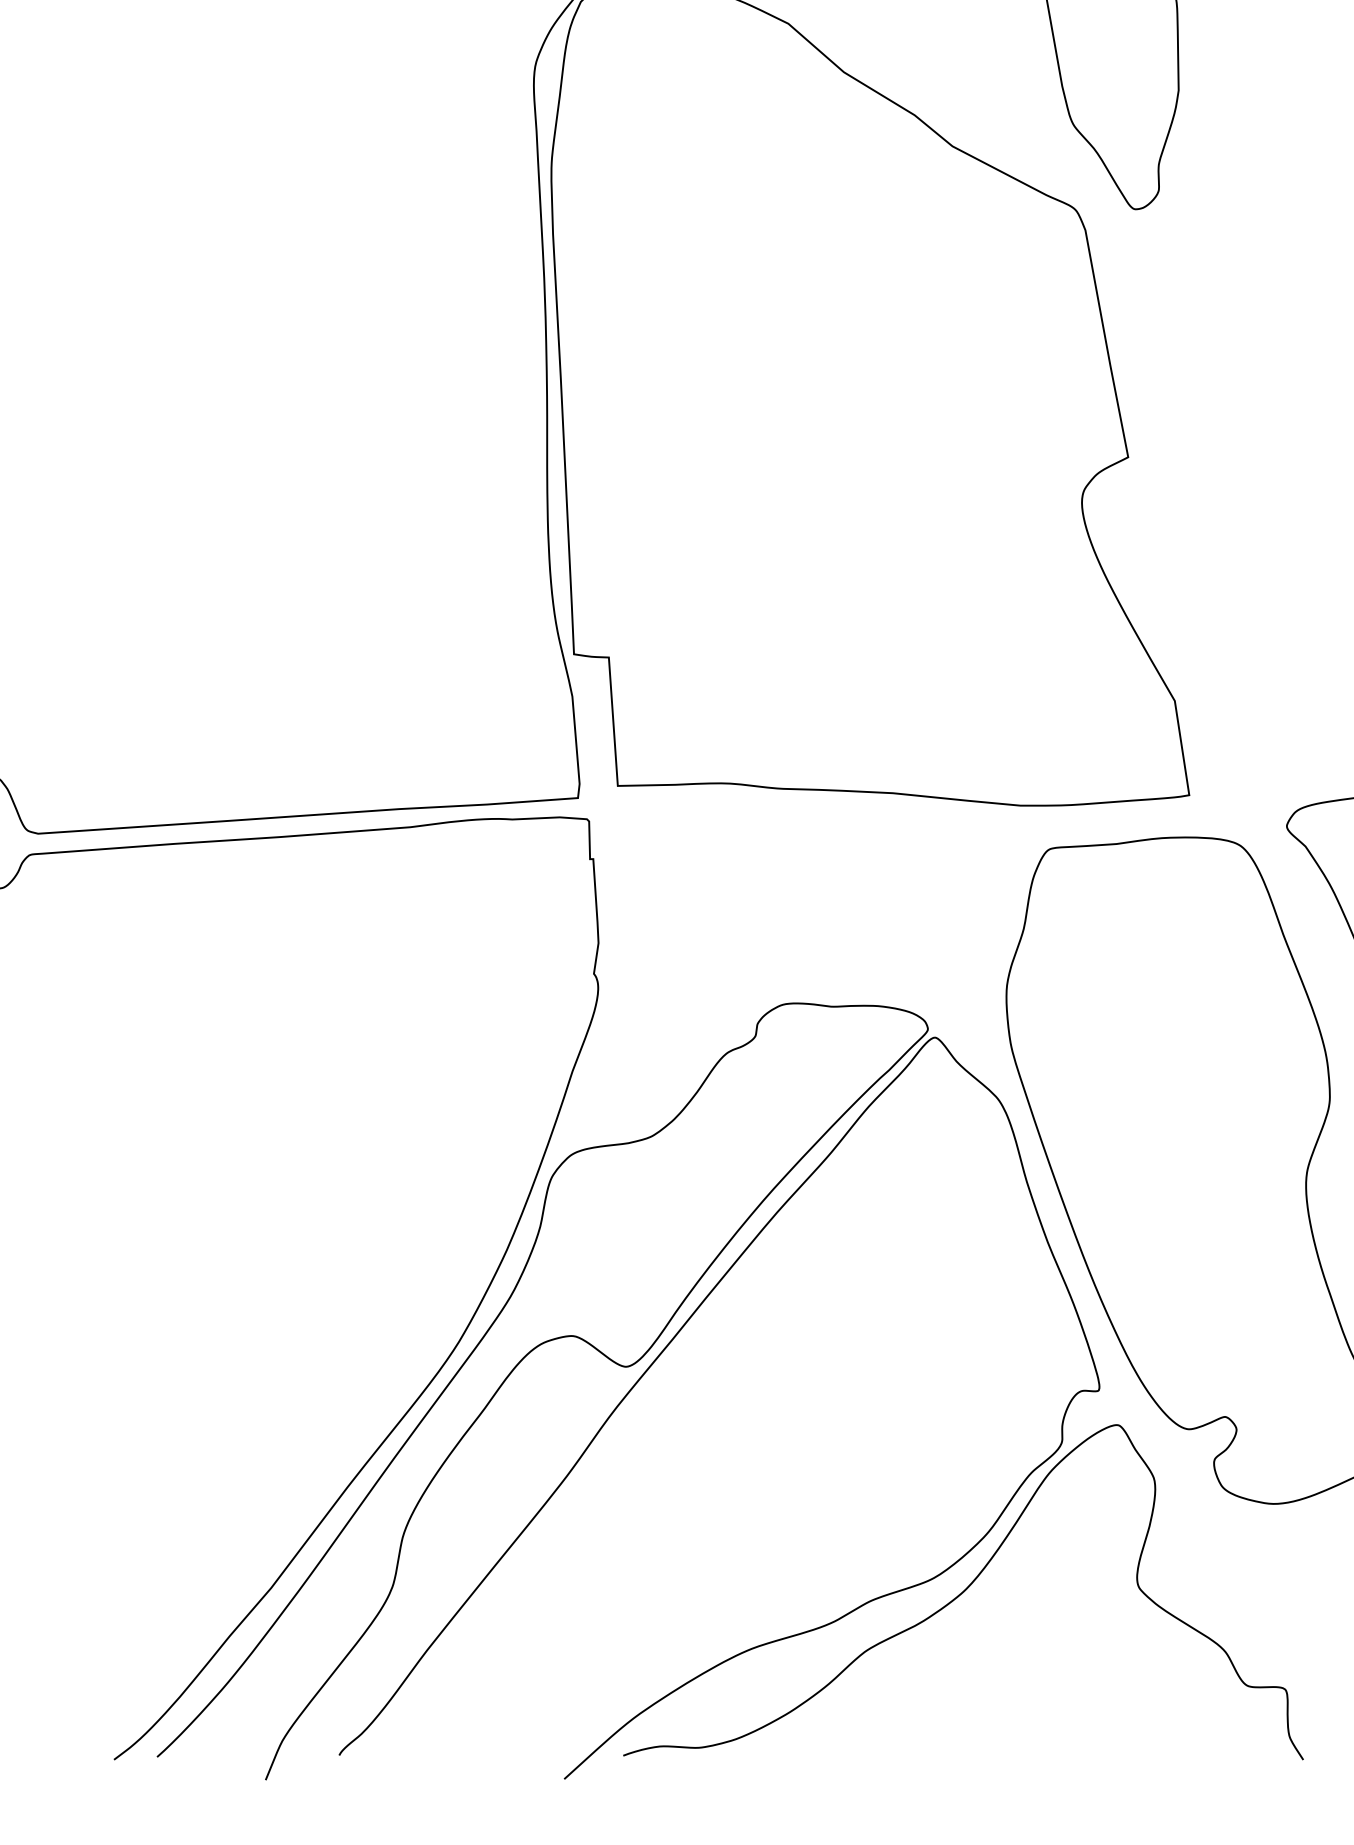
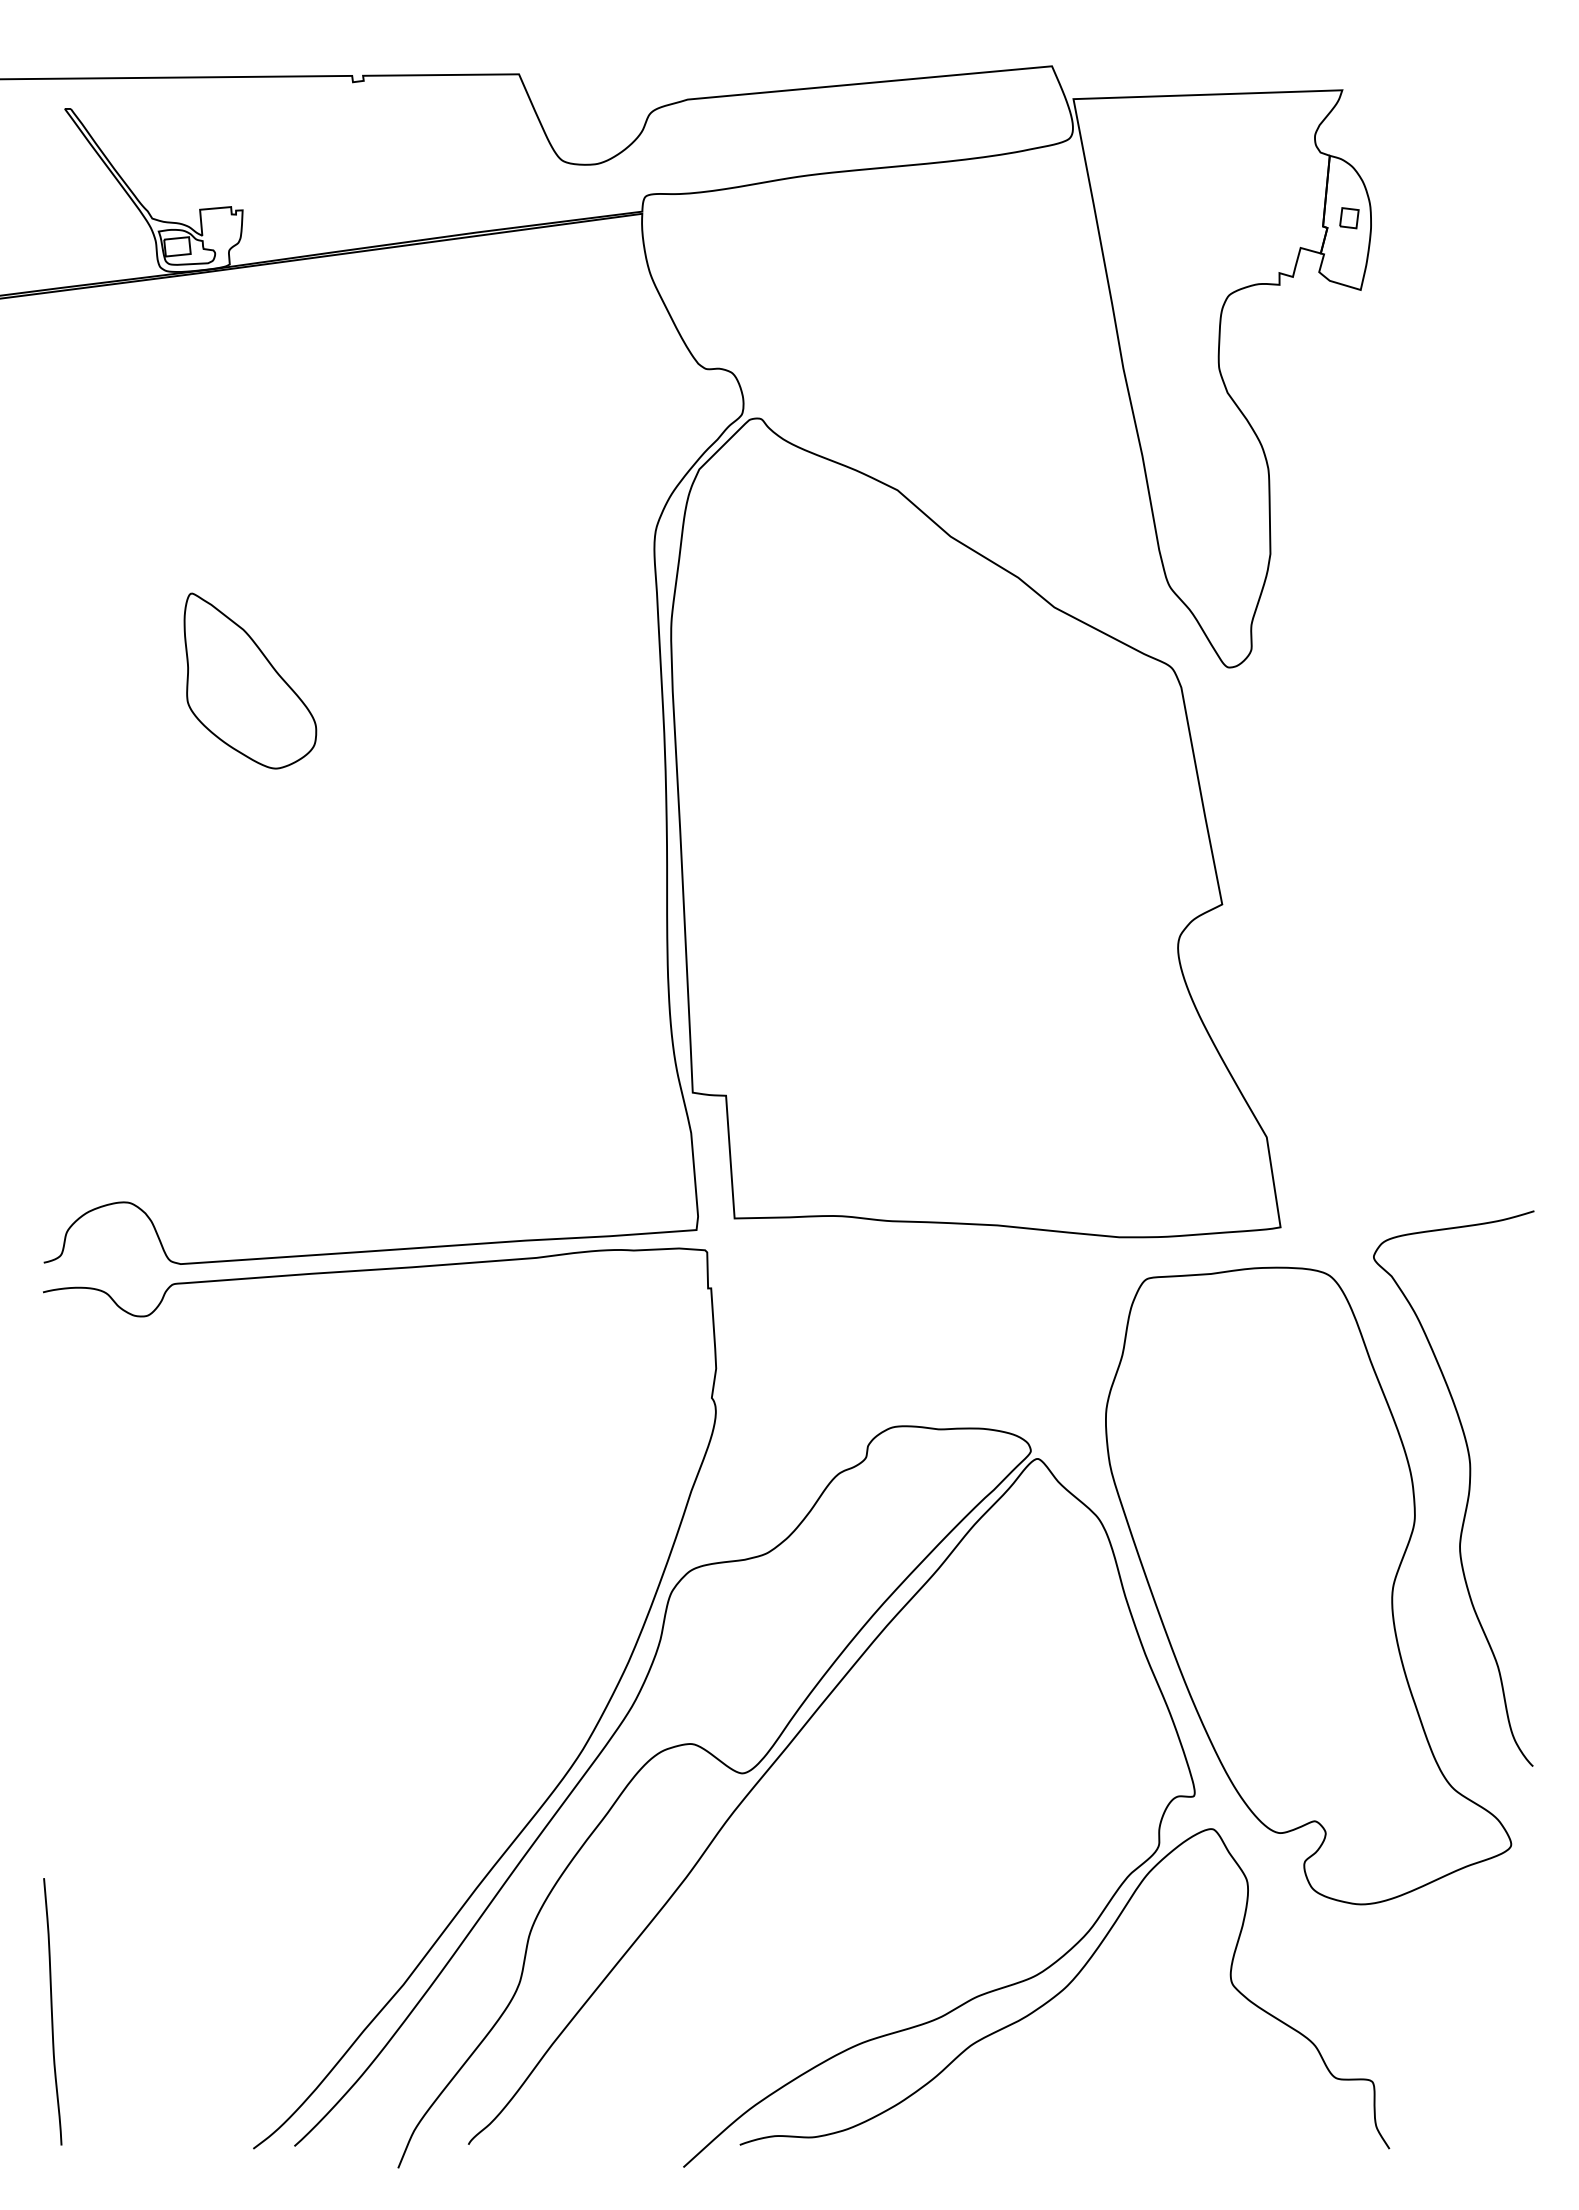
part: (111, 222) -> (250, 680), added

